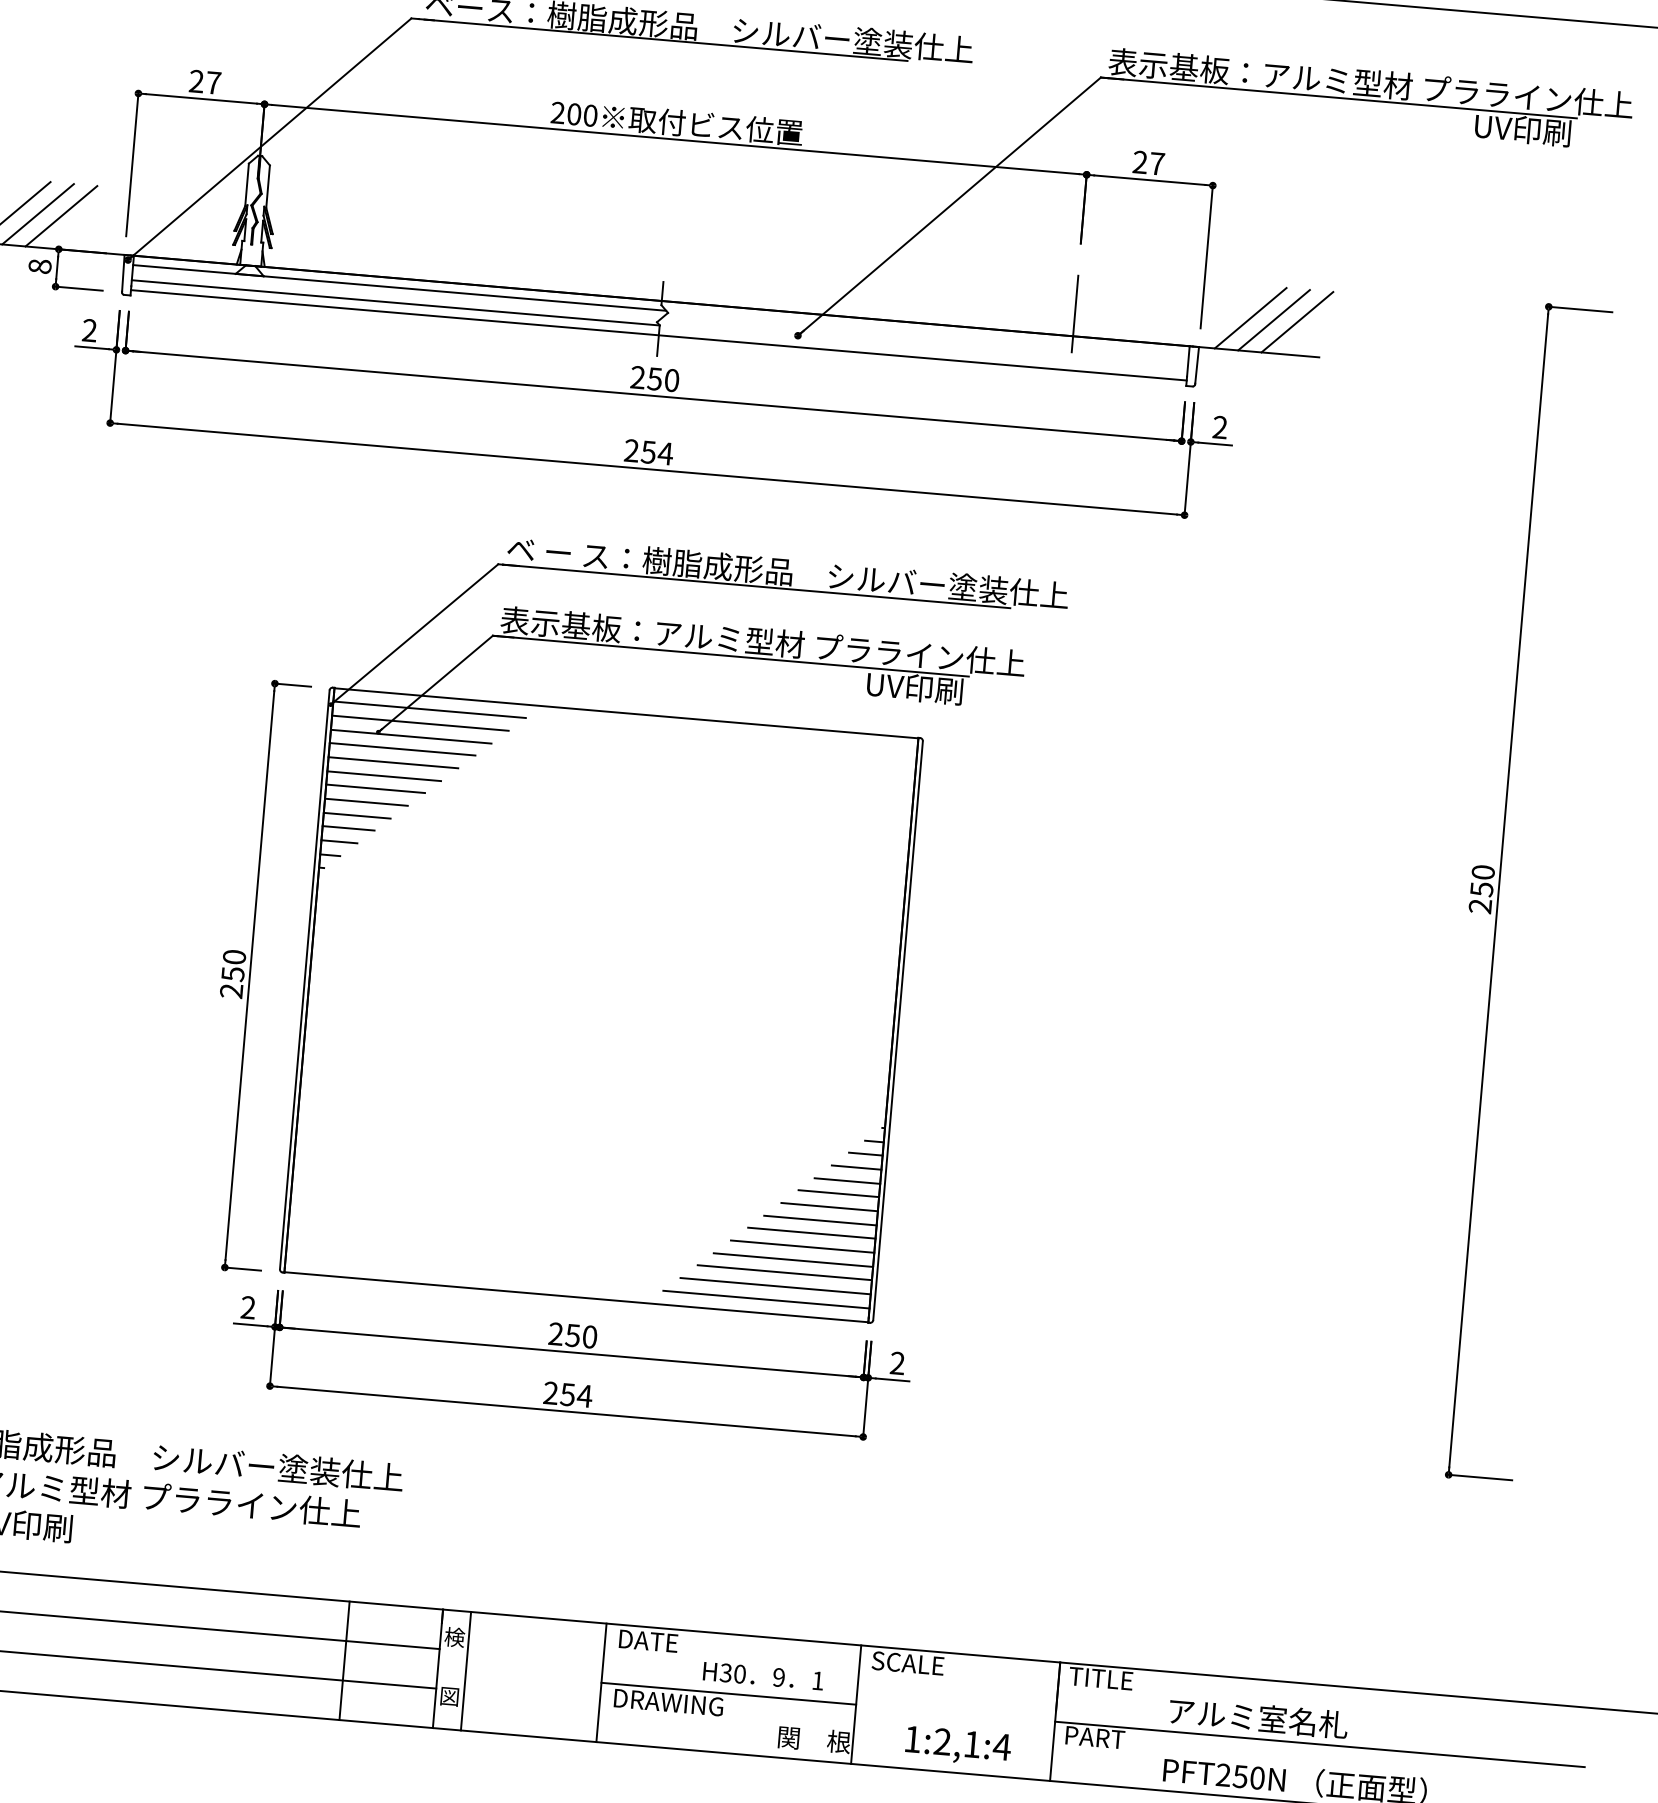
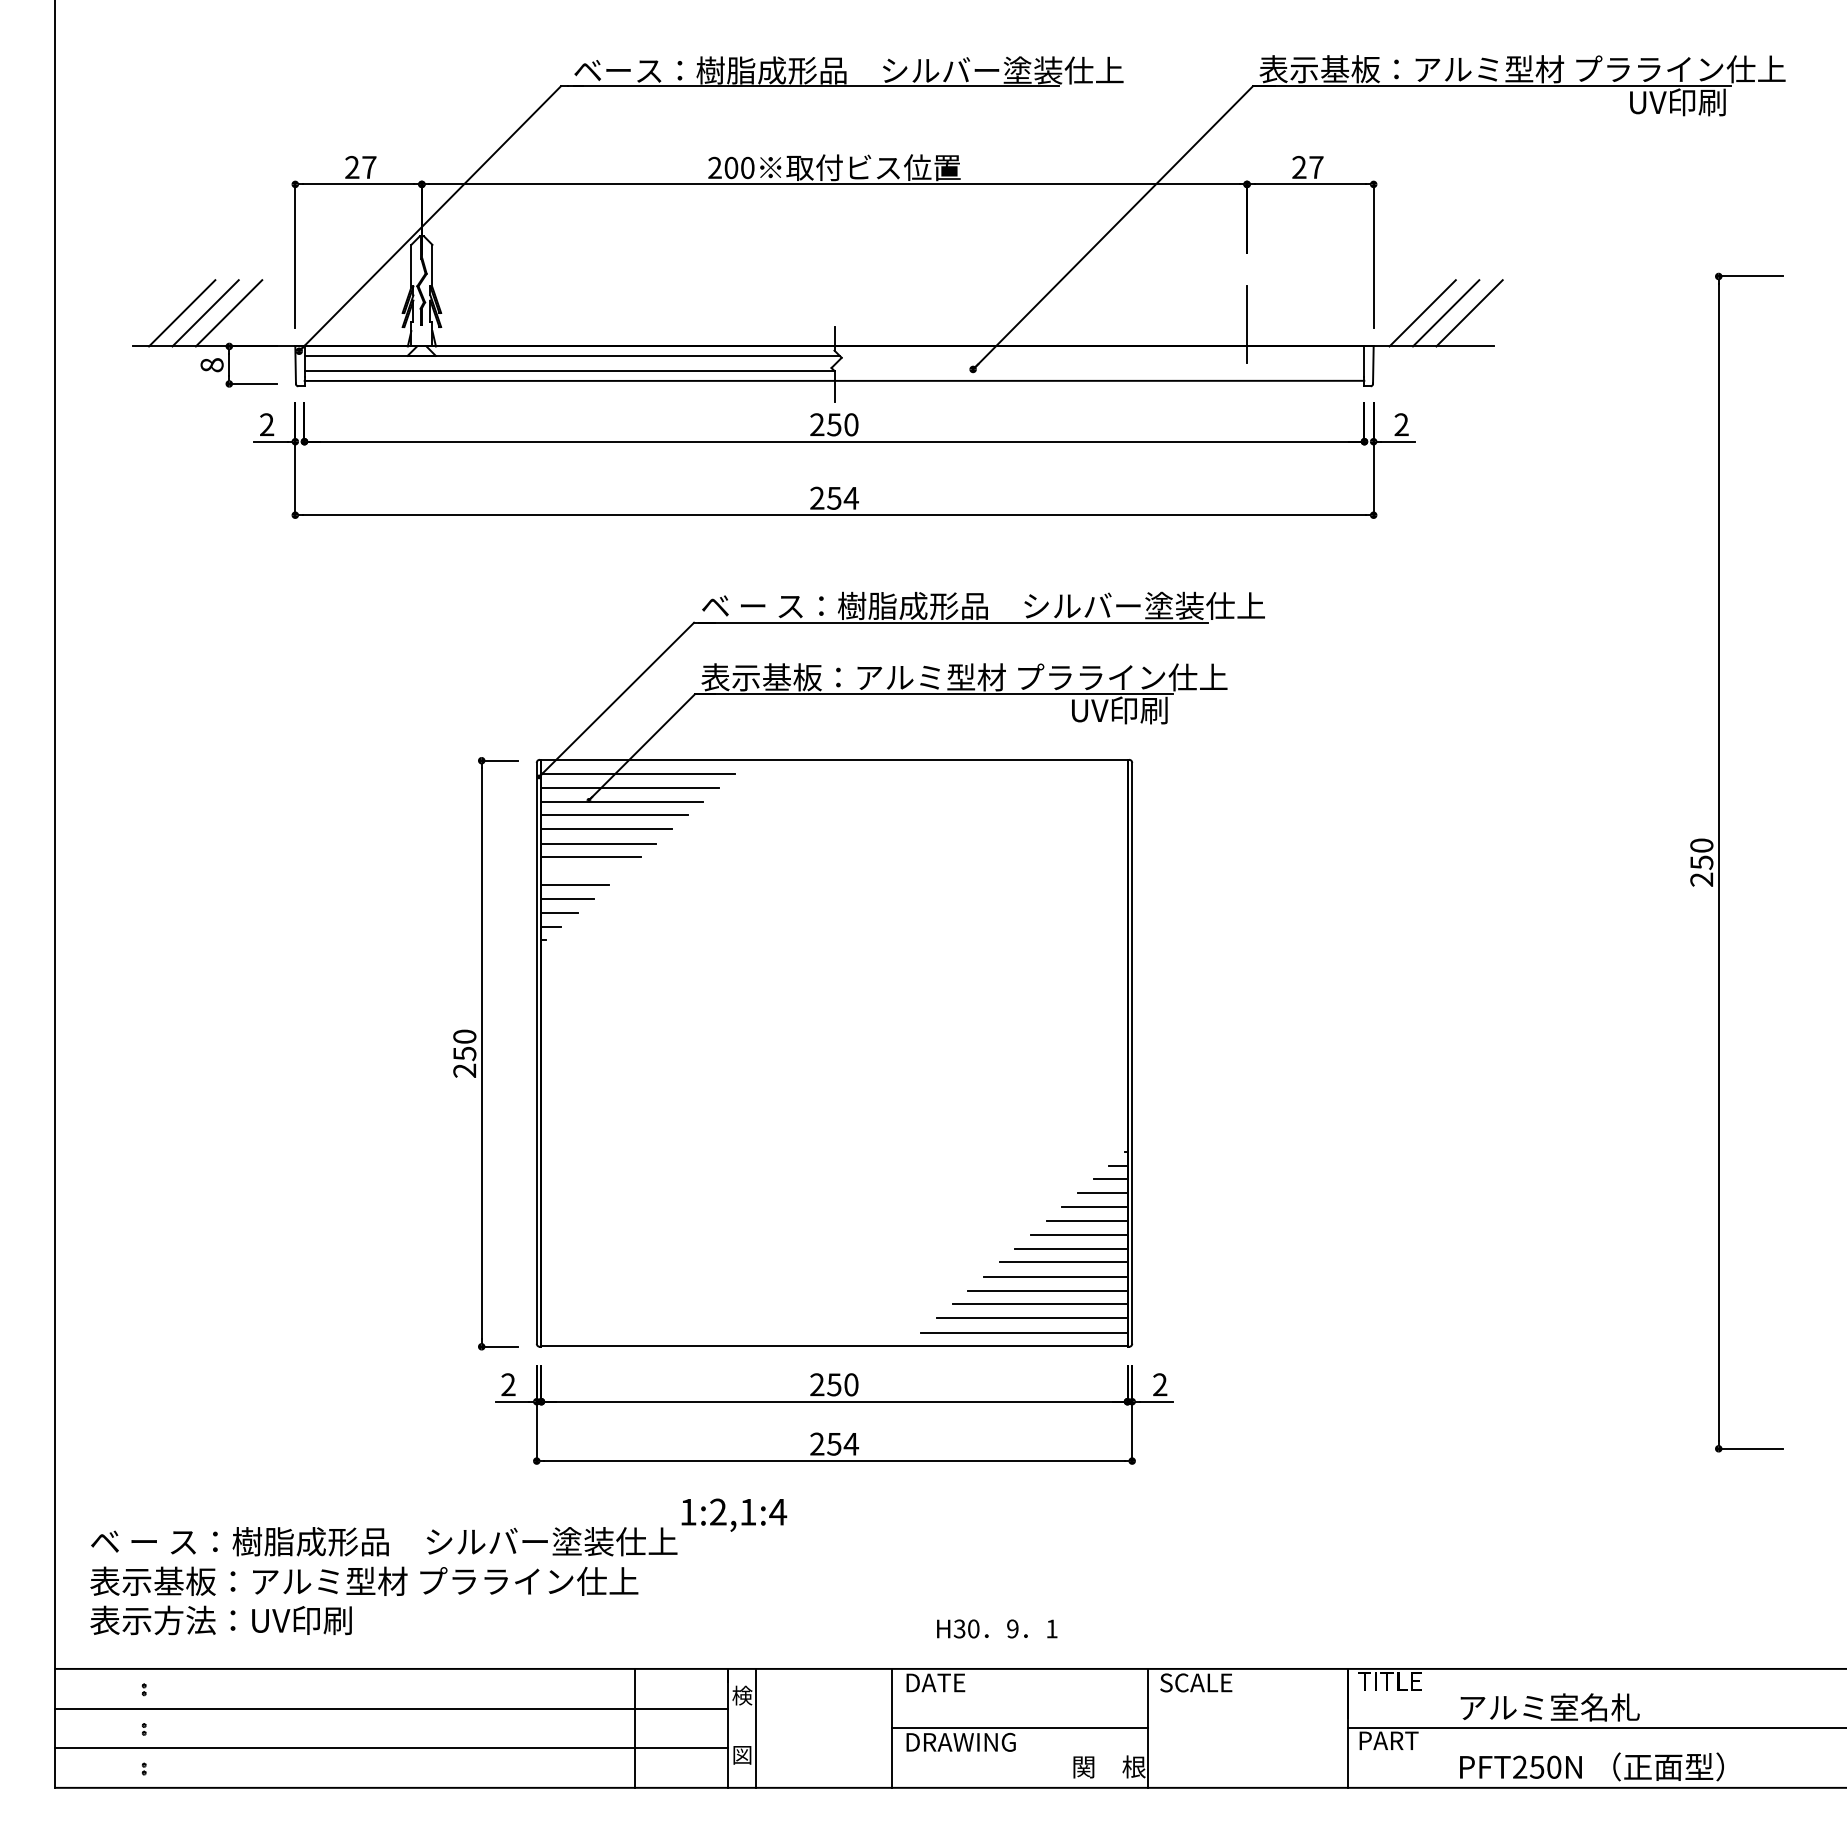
line: (365, 802) -> (582, 871), removed
text: (763, 1675) -> (997, 1628), moved
text: (958, 1745) -> (734, 1514), moved

